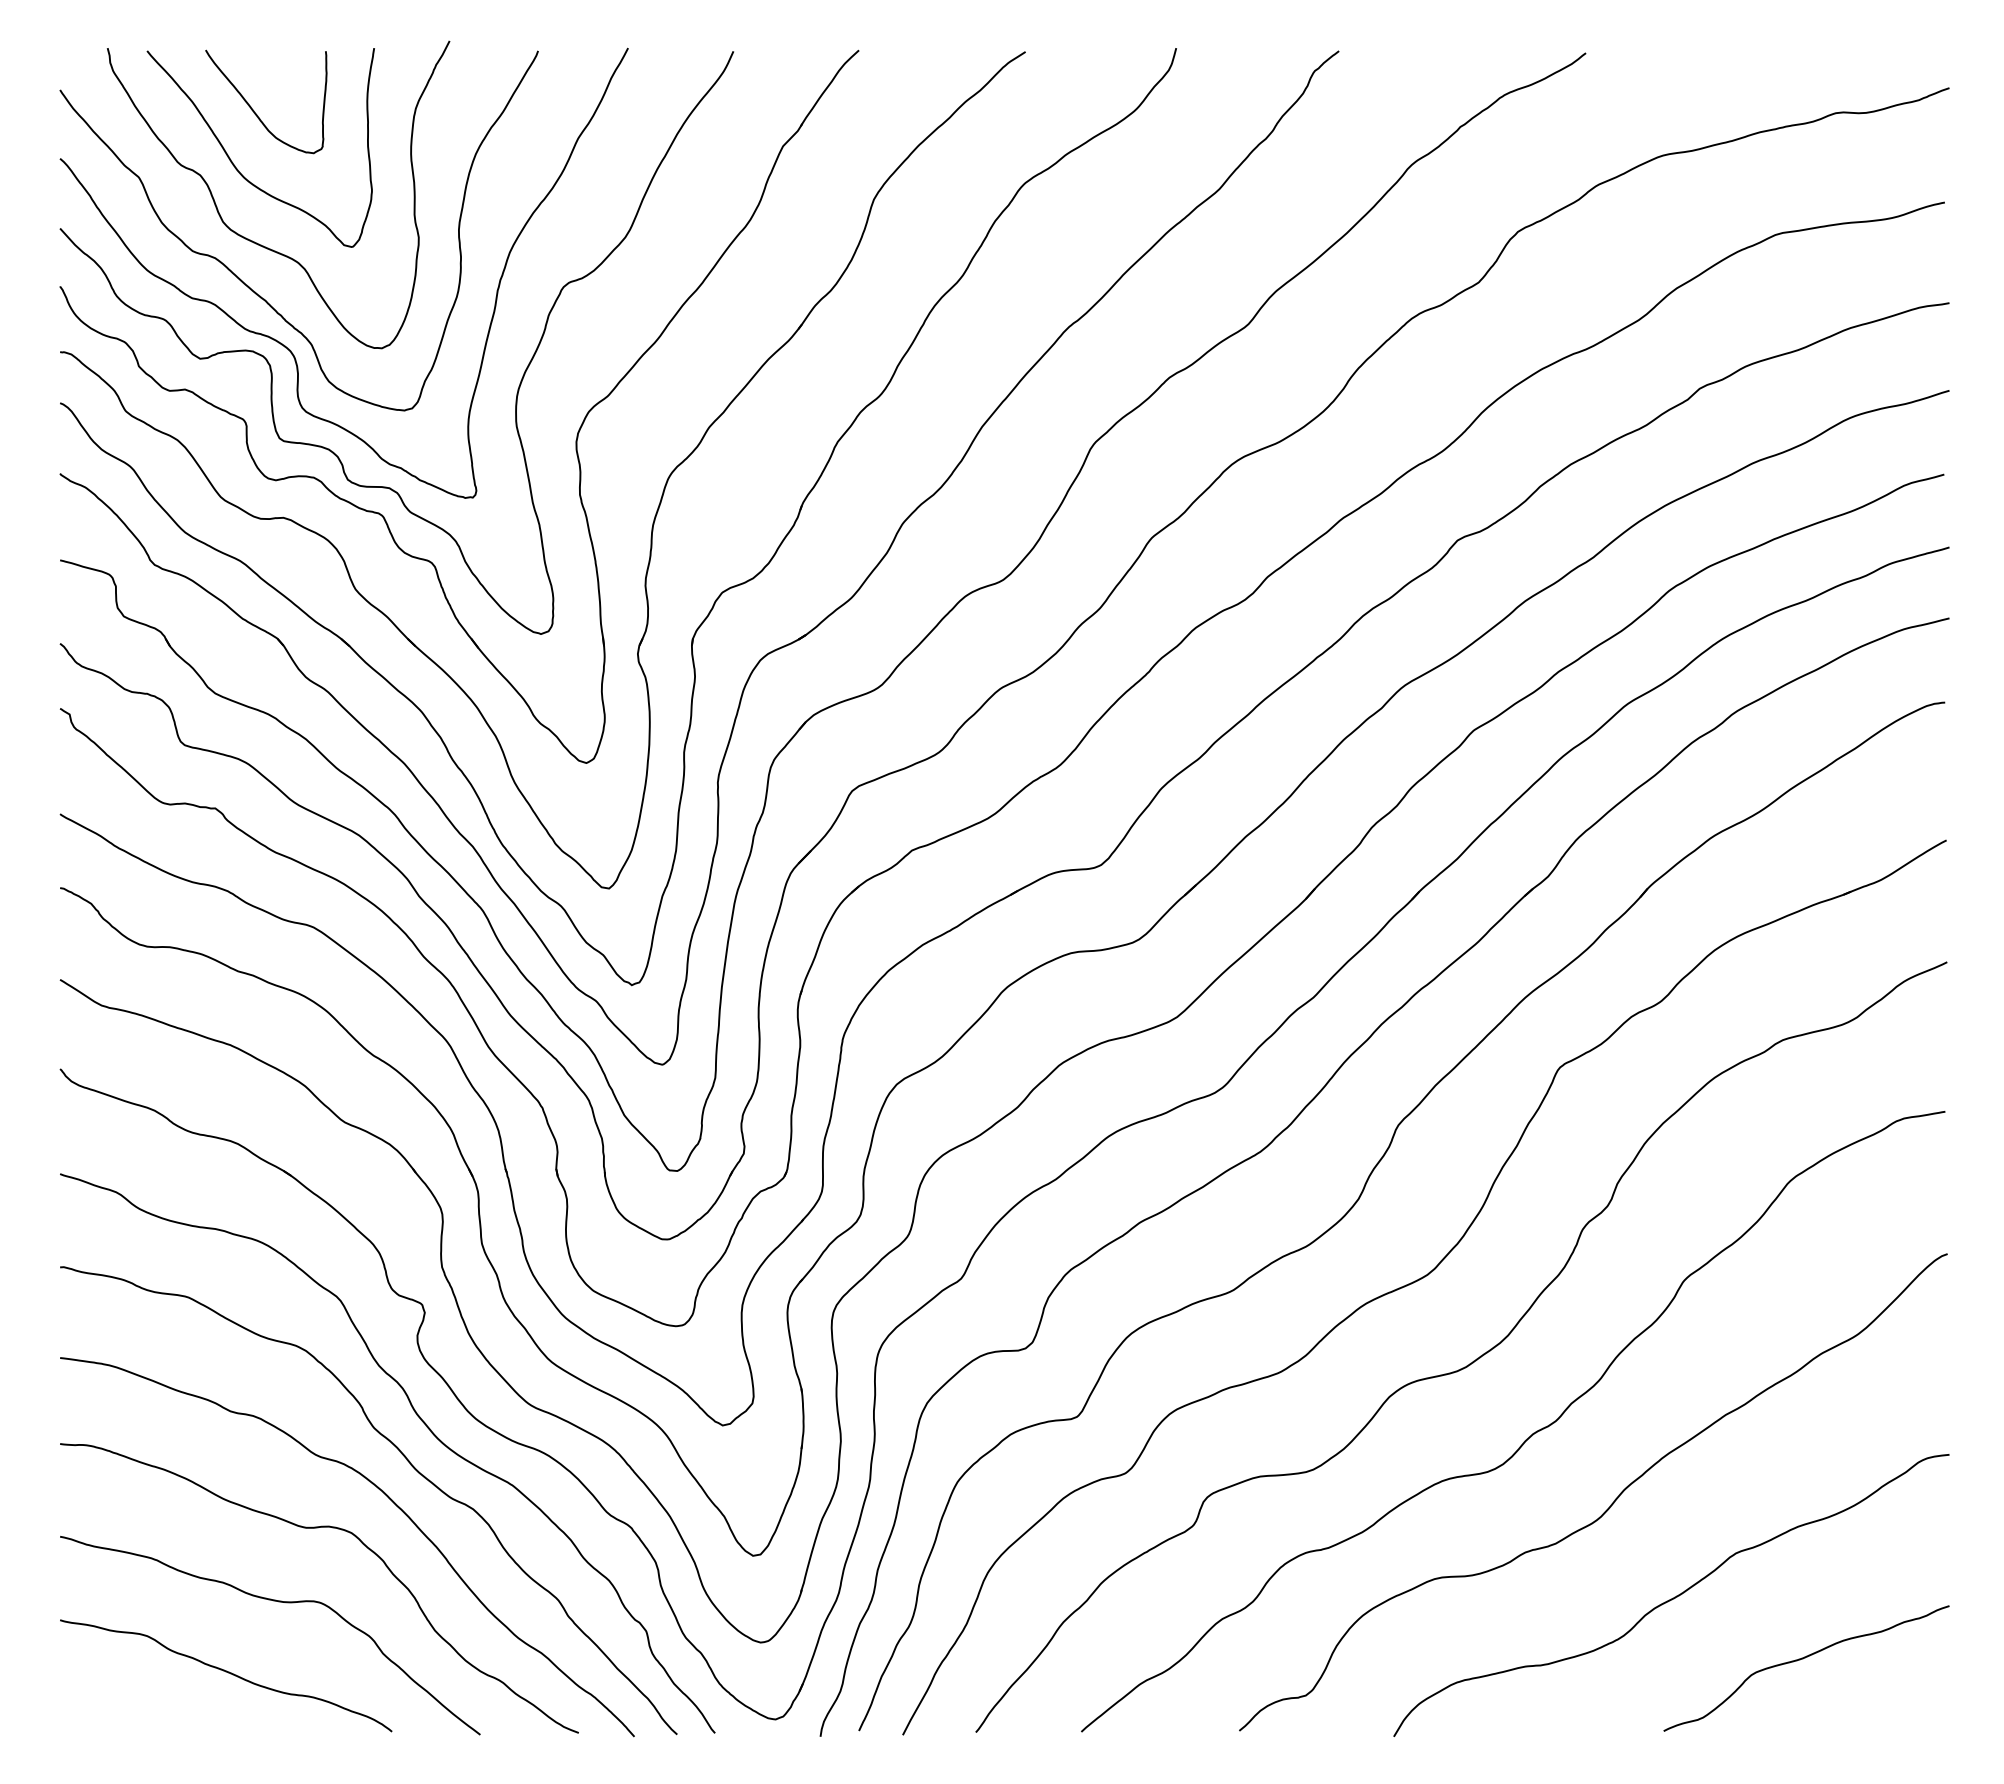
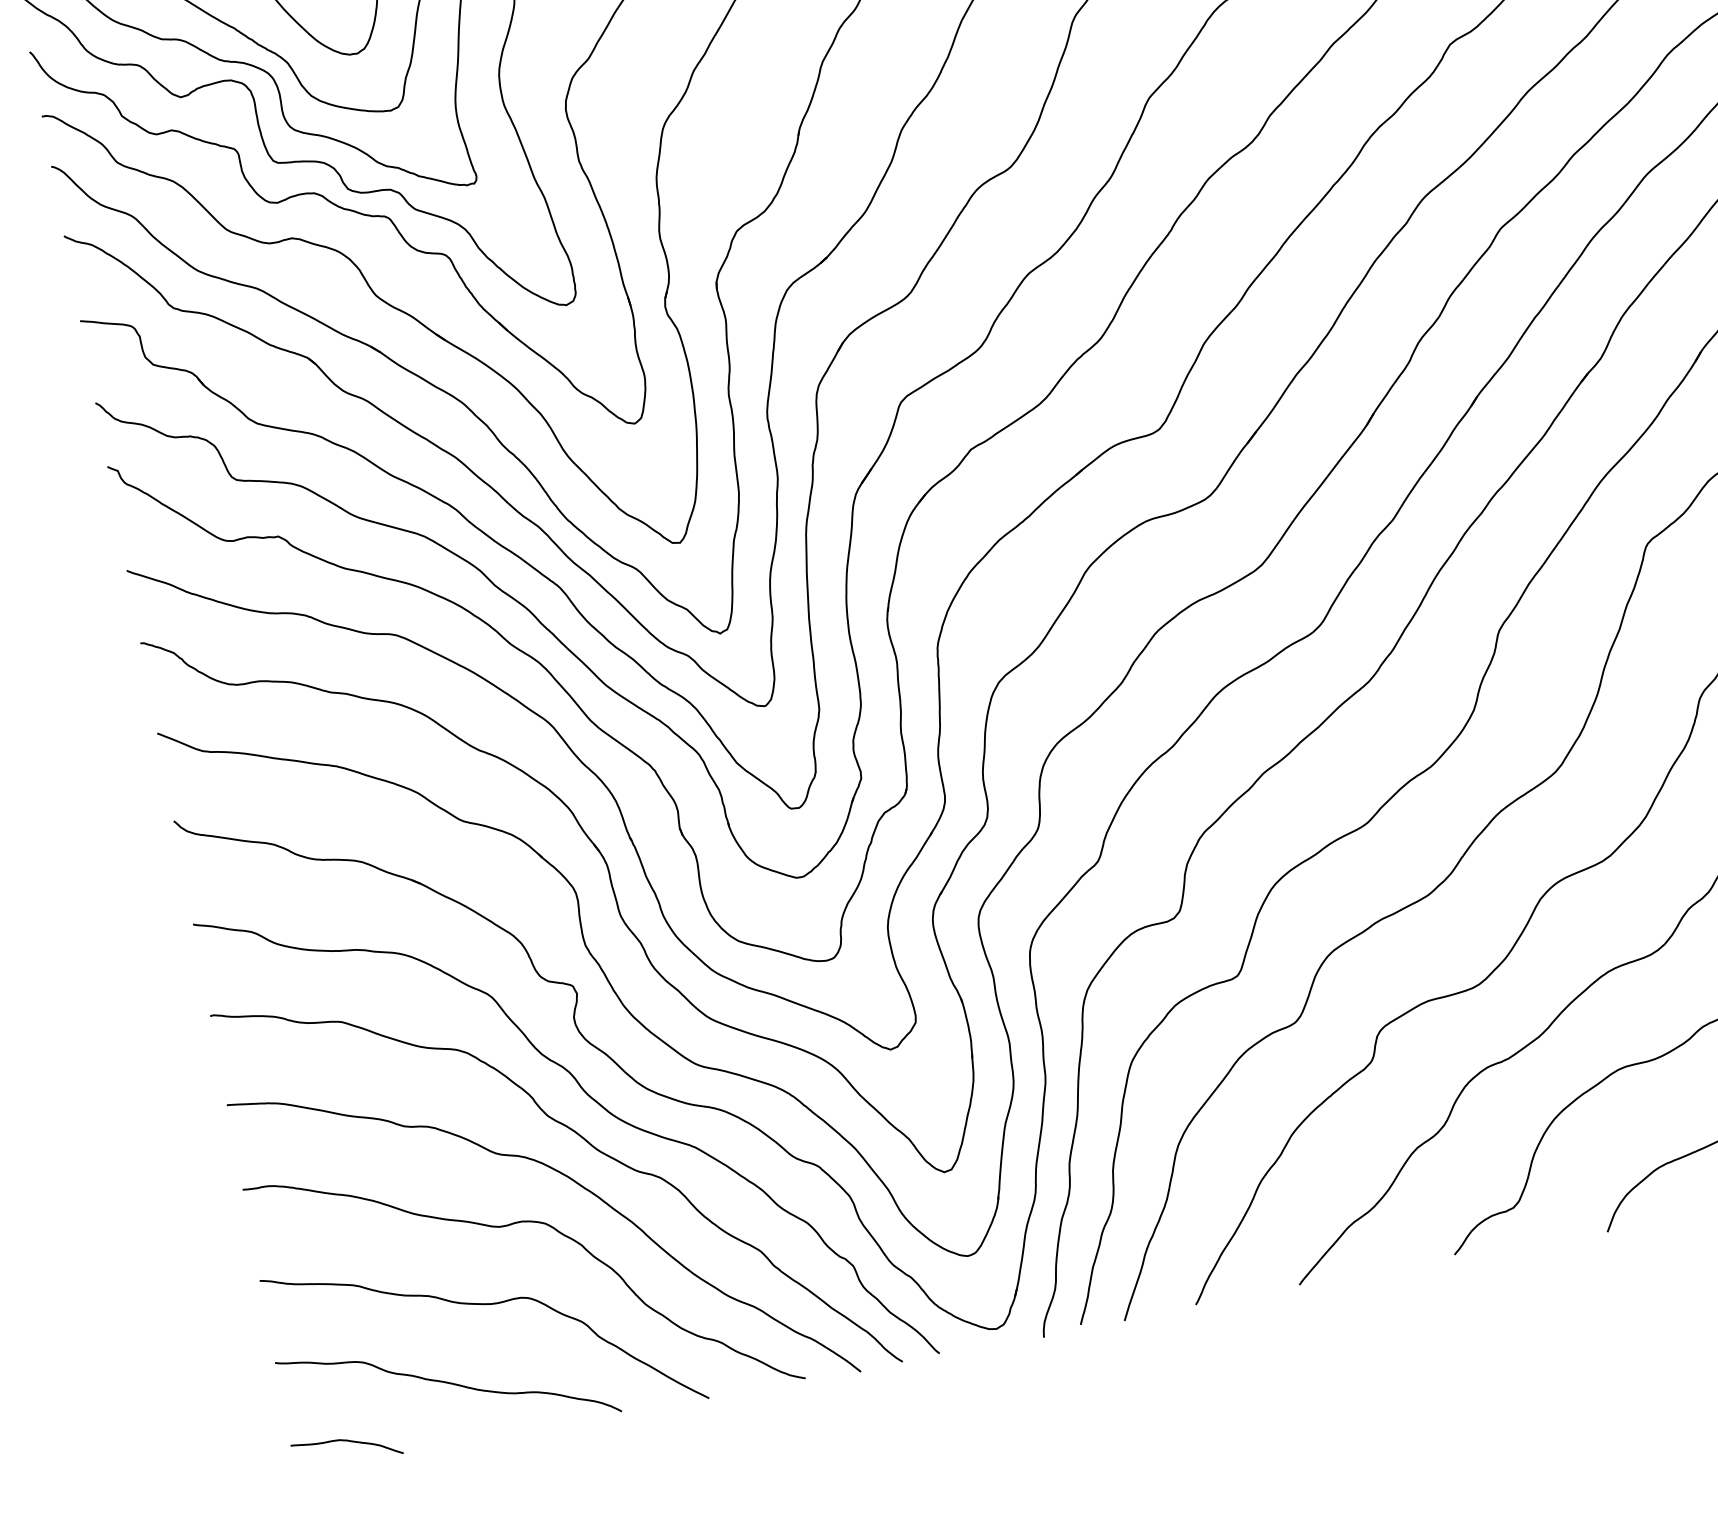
curve: (114, 1710) -> (345, 1441), added

